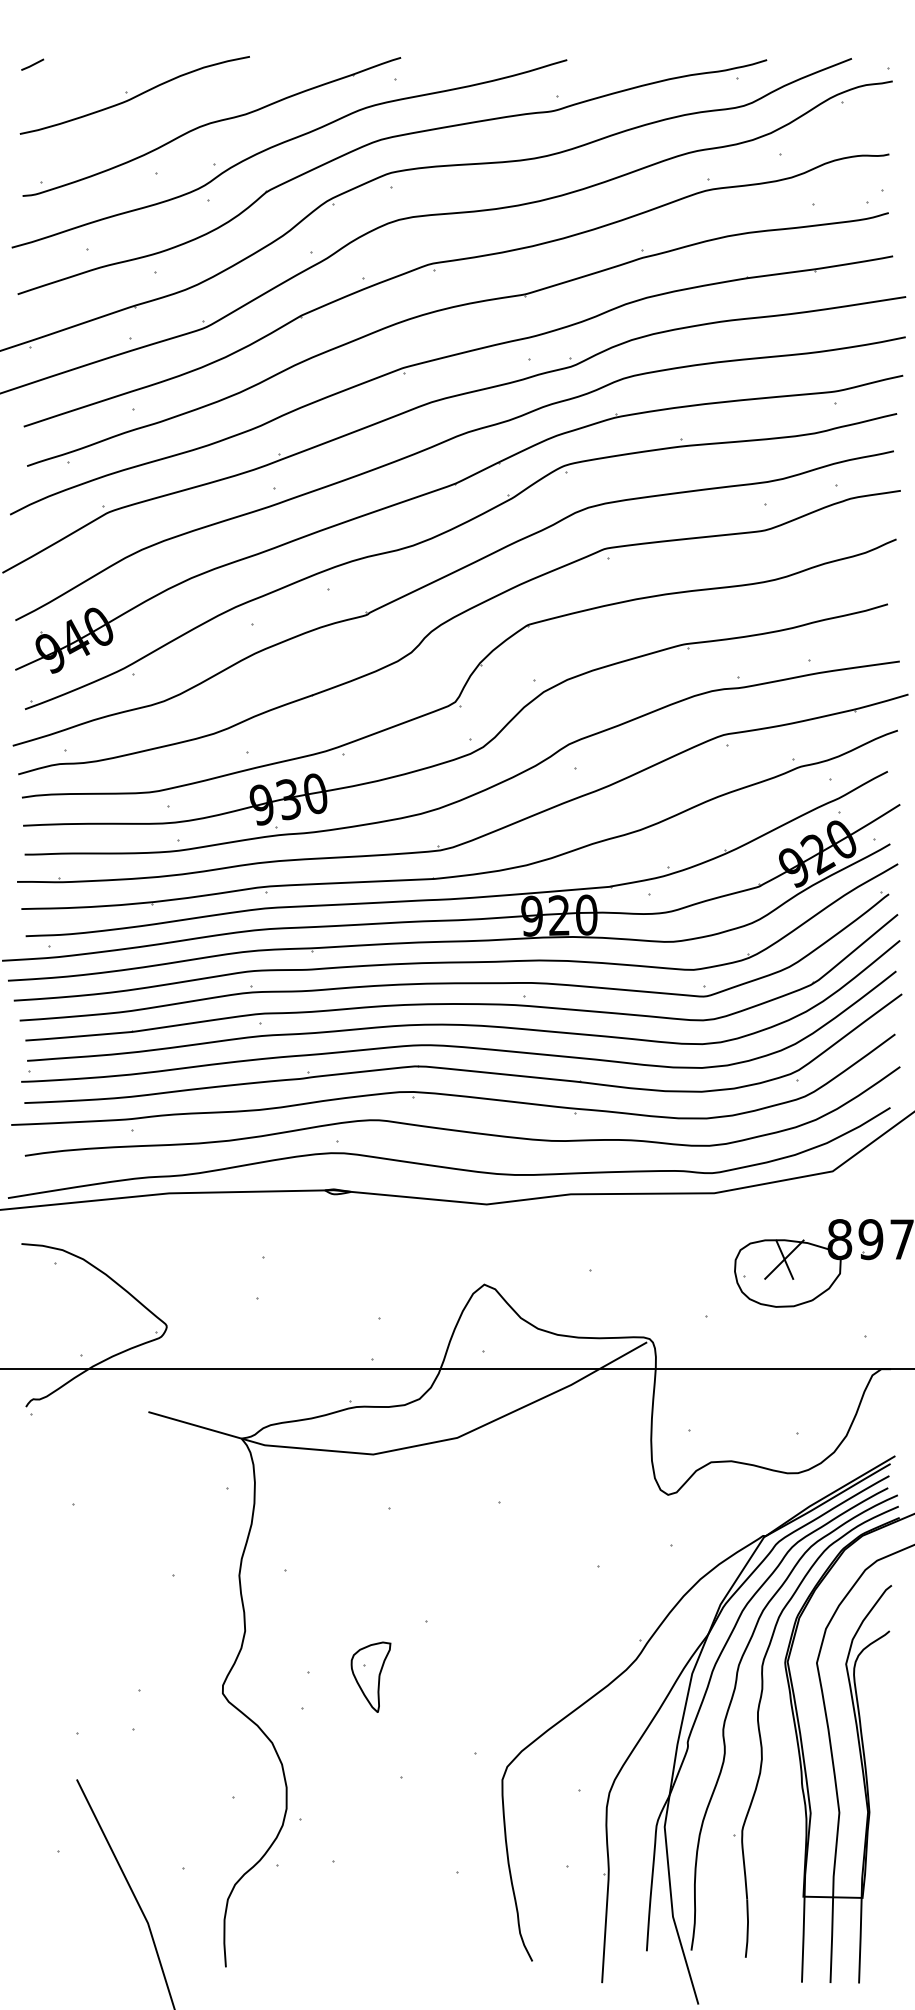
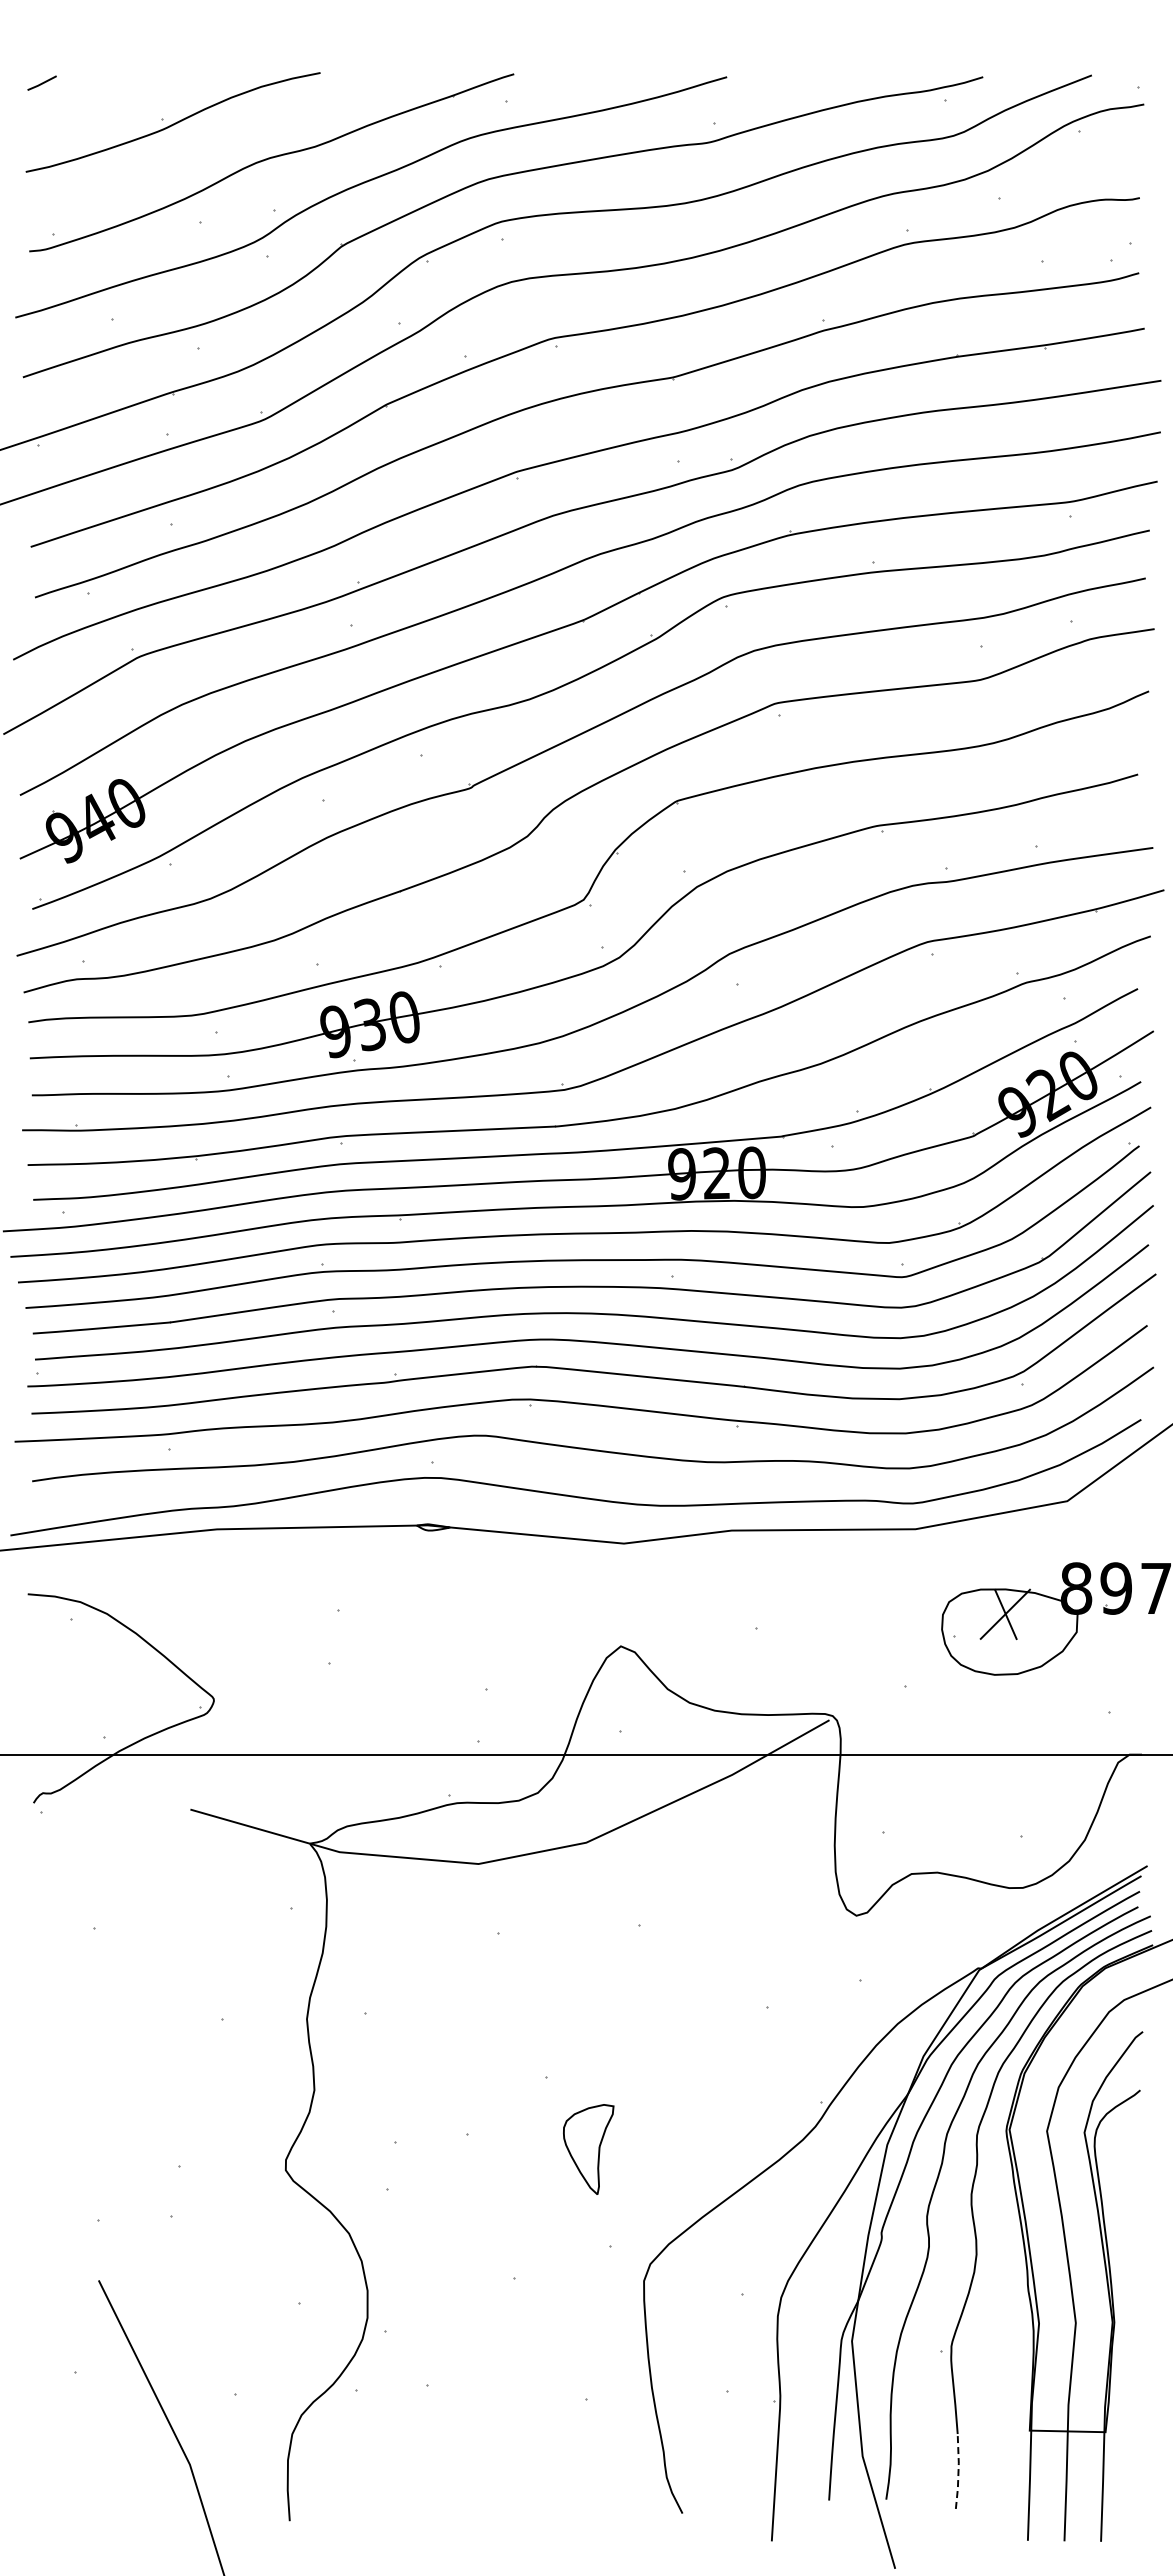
part: (370, 1677) -> (588, 2149), moved
line: (747, 1927) -> (958, 2470), solid -> dashed

